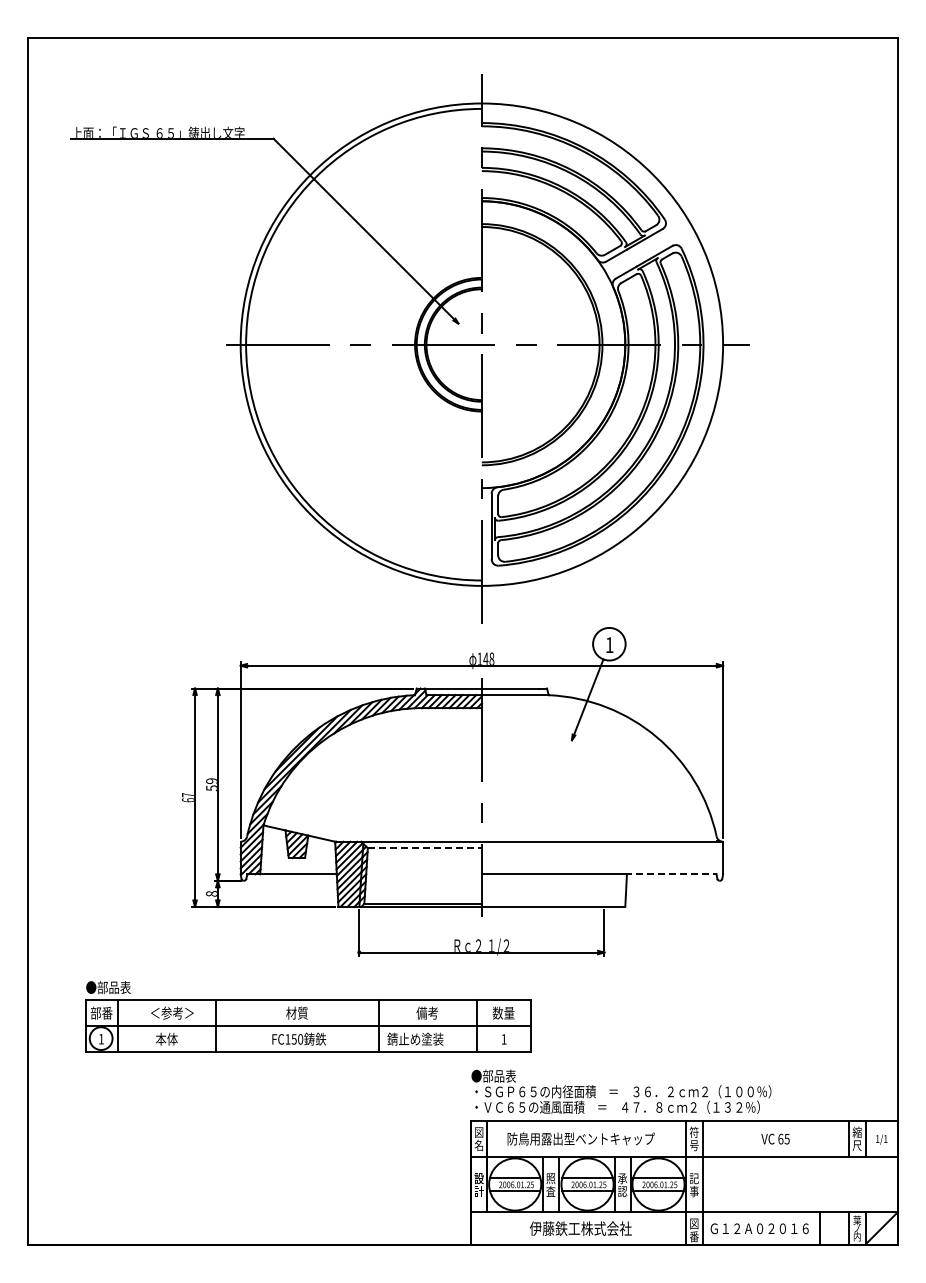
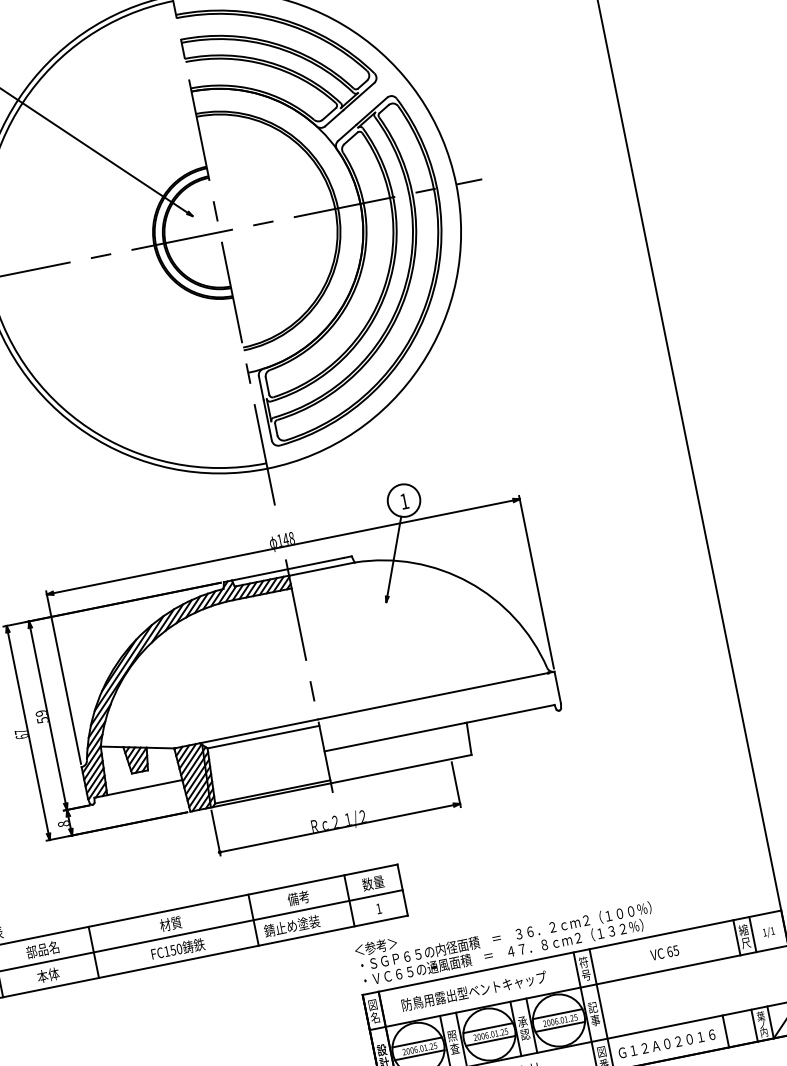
line: (425, 848) -> (264, 737), dashed -> solid
line: (670, 874) -> (509, 714), dashed -> solid
text: (171, 1012) -> (47, 948), ＜参考＞ -> 部品名
text: (493, 1075) -> (375, 946), ●部品表 -> ＜参考＞

